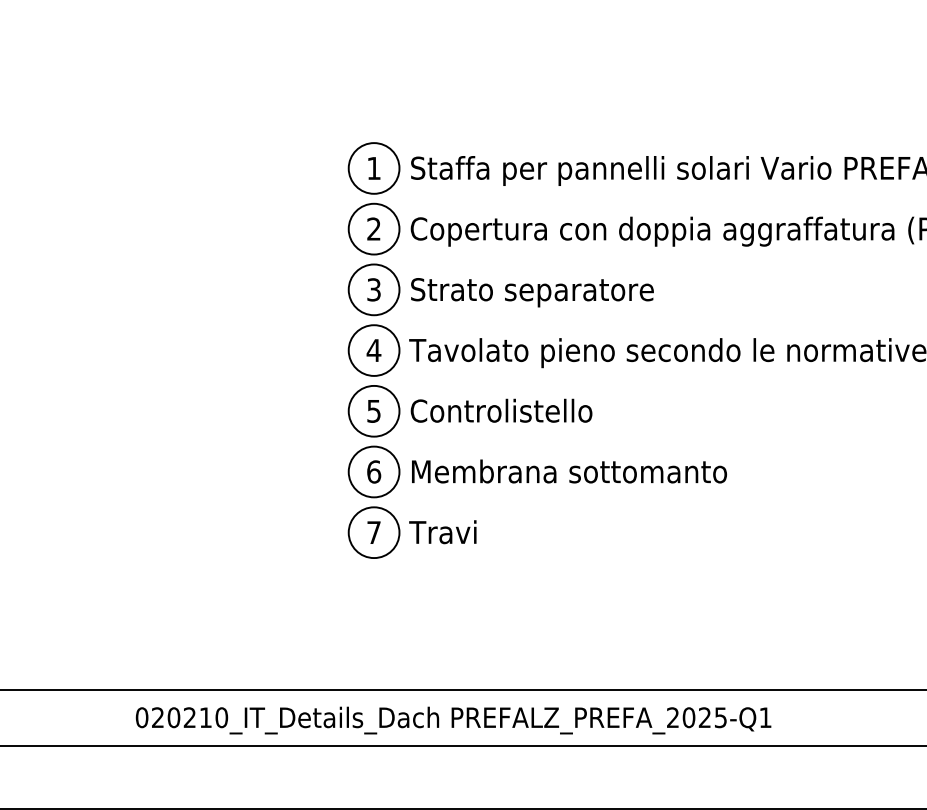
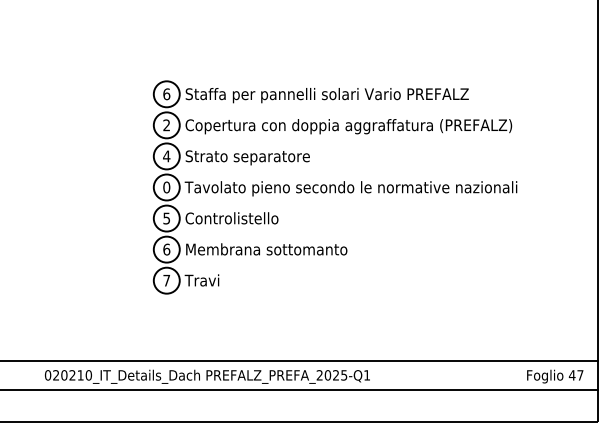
text: (373, 168) -> (166, 94), 1 -> 6
text: (373, 289) -> (166, 156), 3 -> 4
text: (373, 350) -> (166, 187), 4 -> 0

